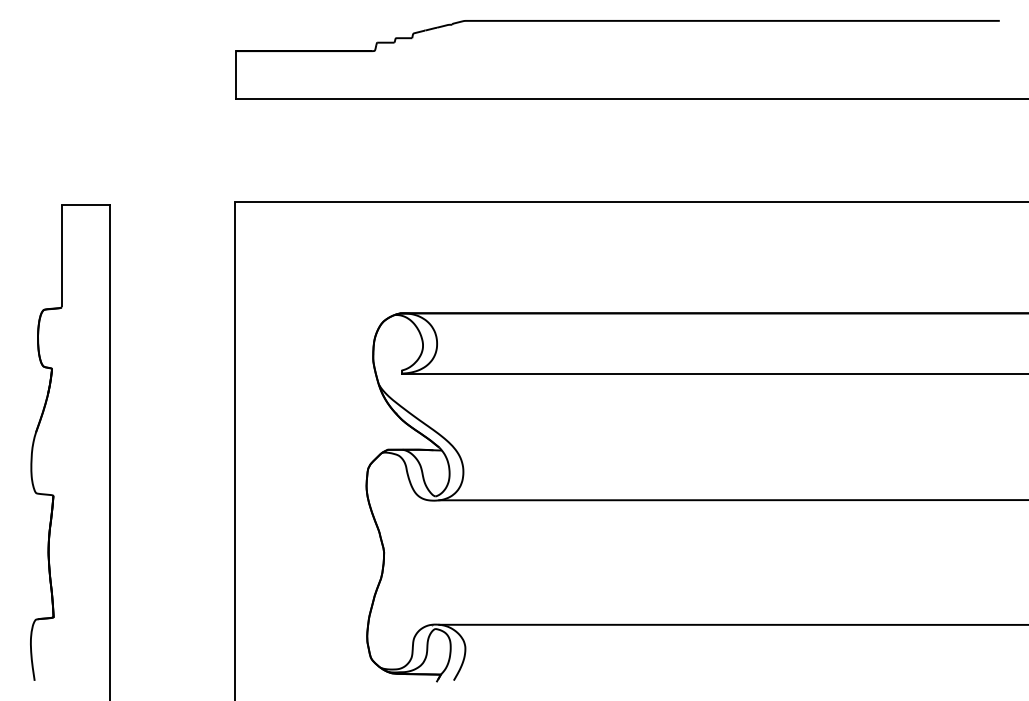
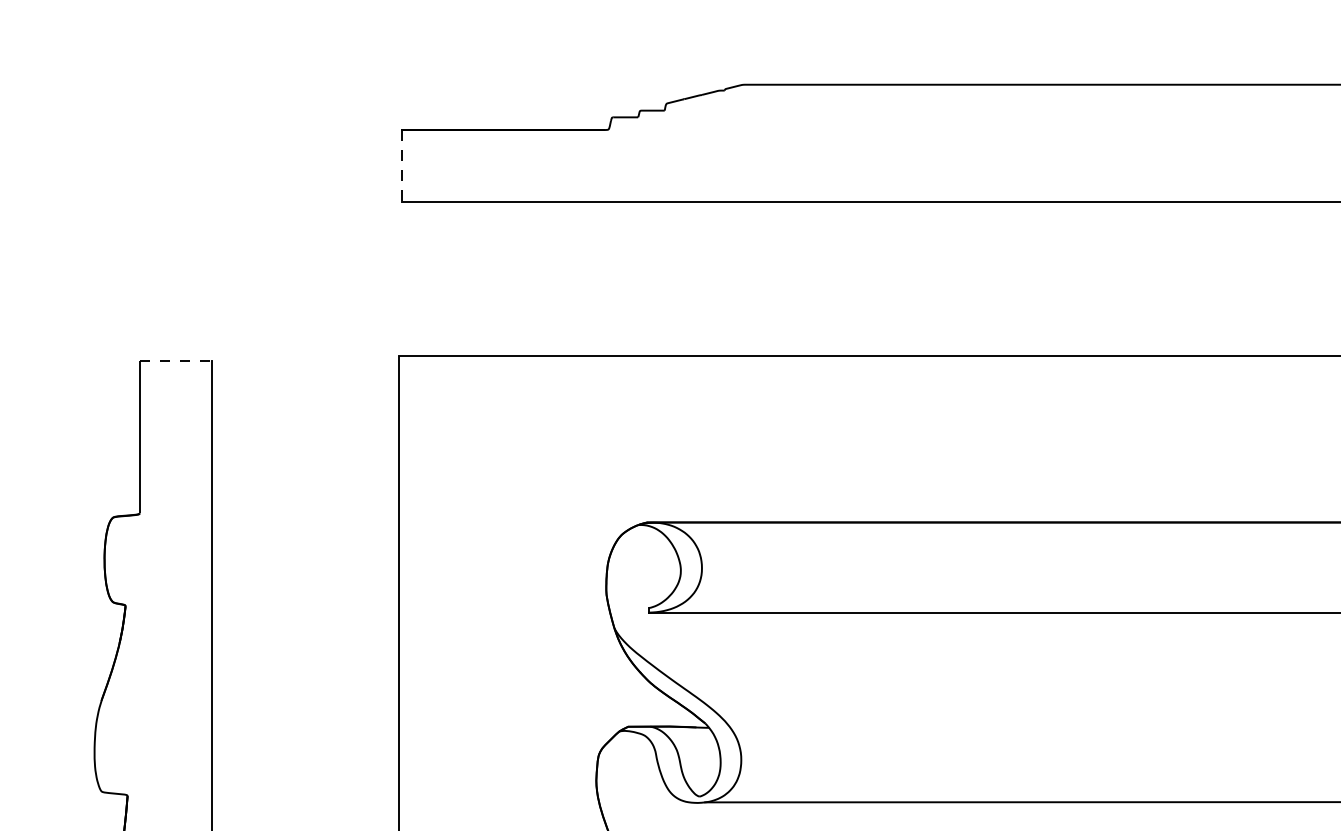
line: (236, 75) -> (401, 166), solid -> dashed
line: (86, 205) -> (177, 361), solid -> dashed

